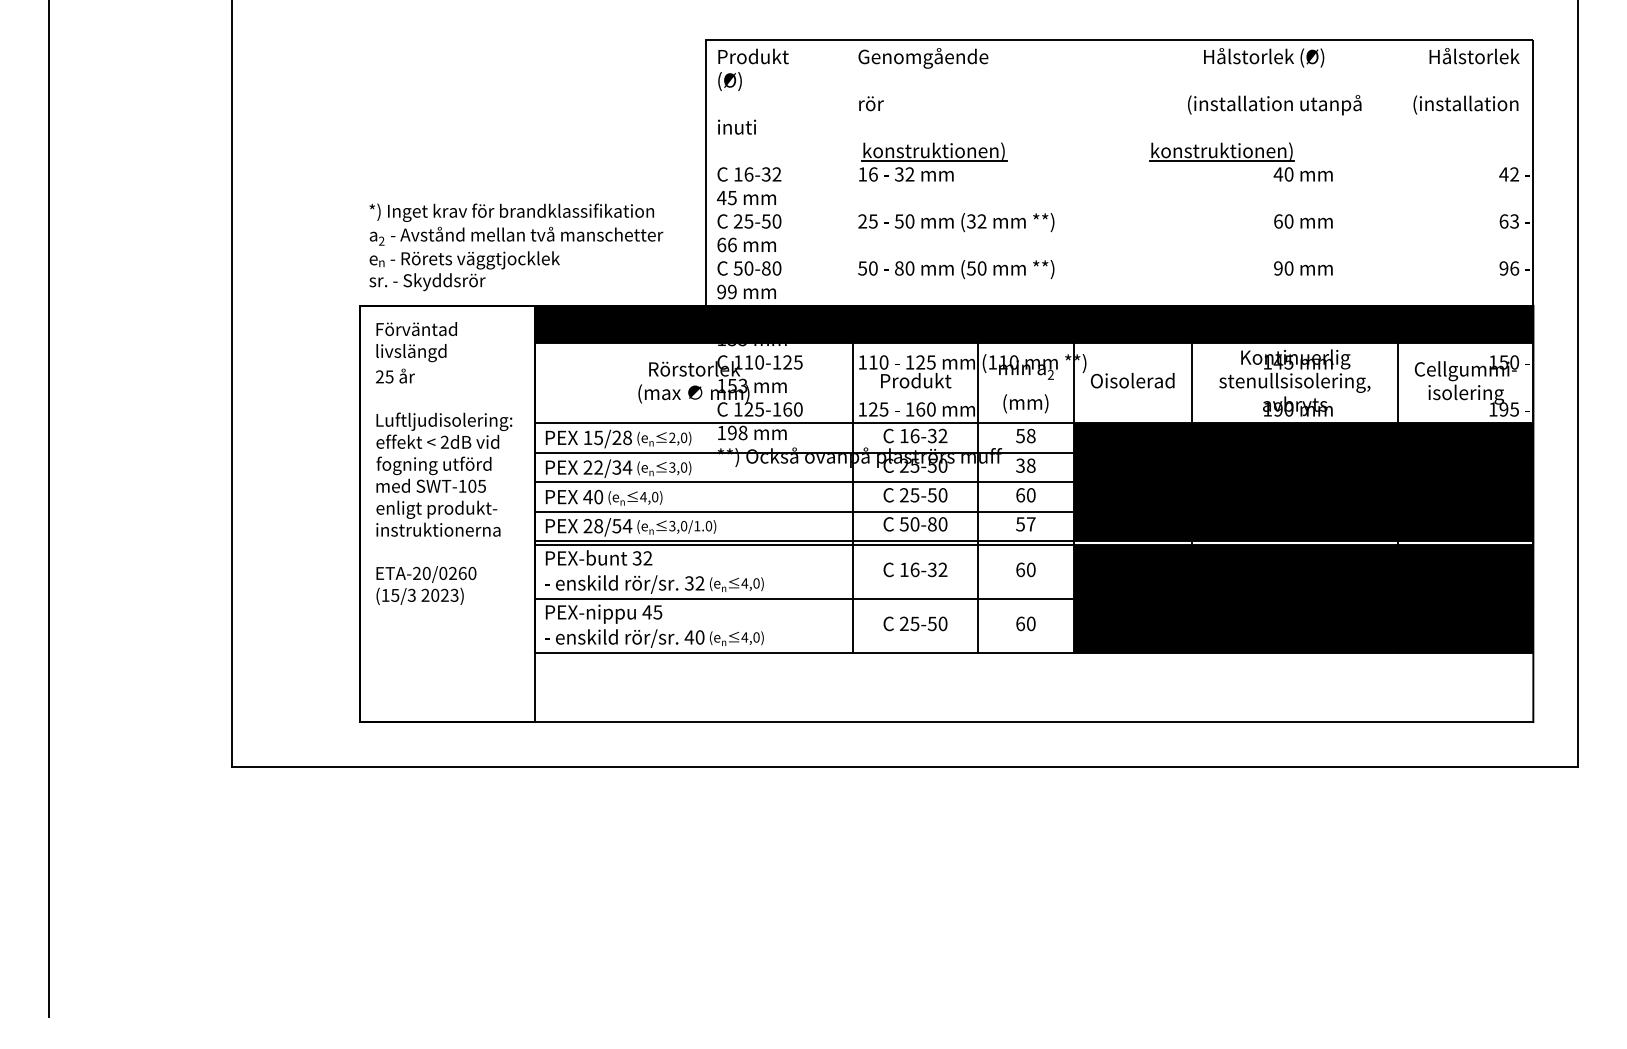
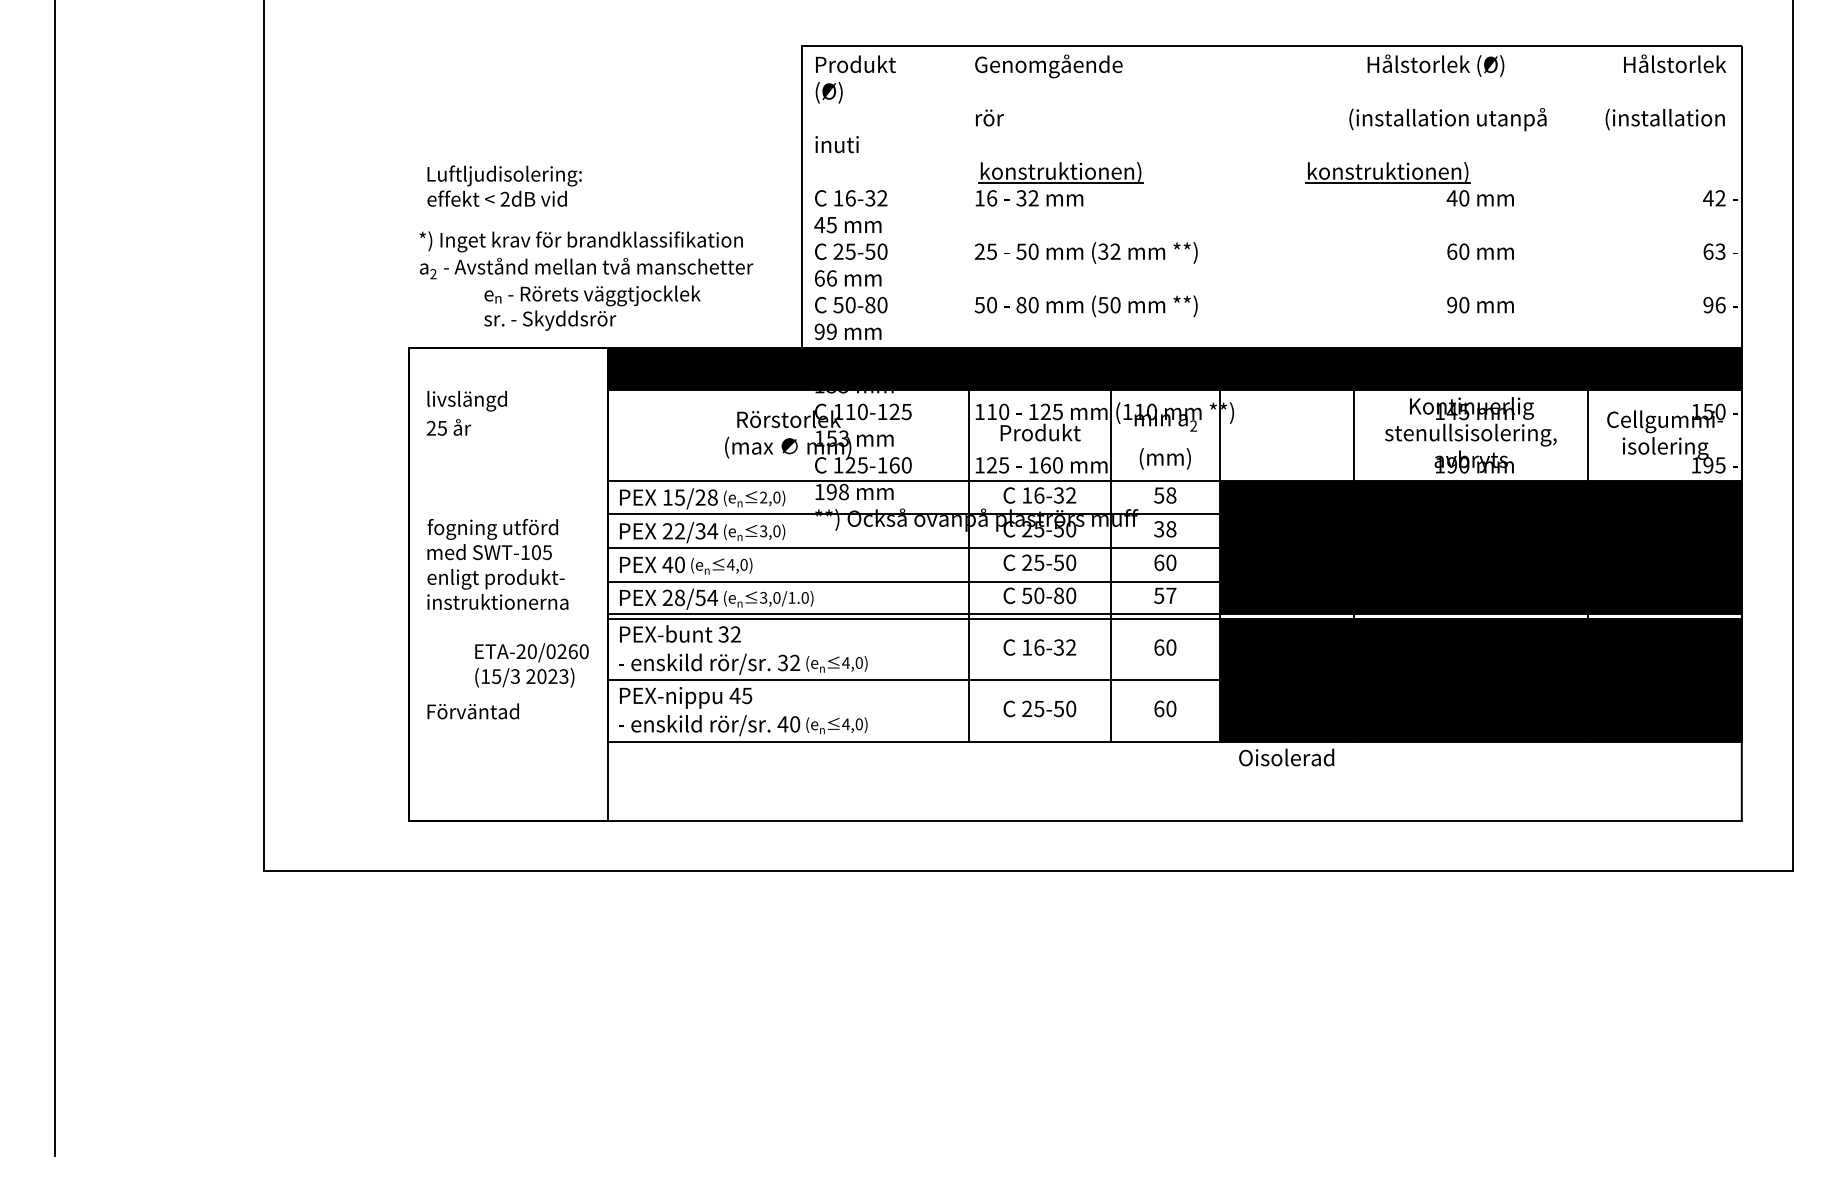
text: (464, 271) -> (592, 308), moved
text: (416, 329) -> (472, 711), moved
text: (1132, 380) -> (1286, 757), moved
text: (444, 430) -> (504, 185), moved
text: (426, 585) -> (532, 665), moved

